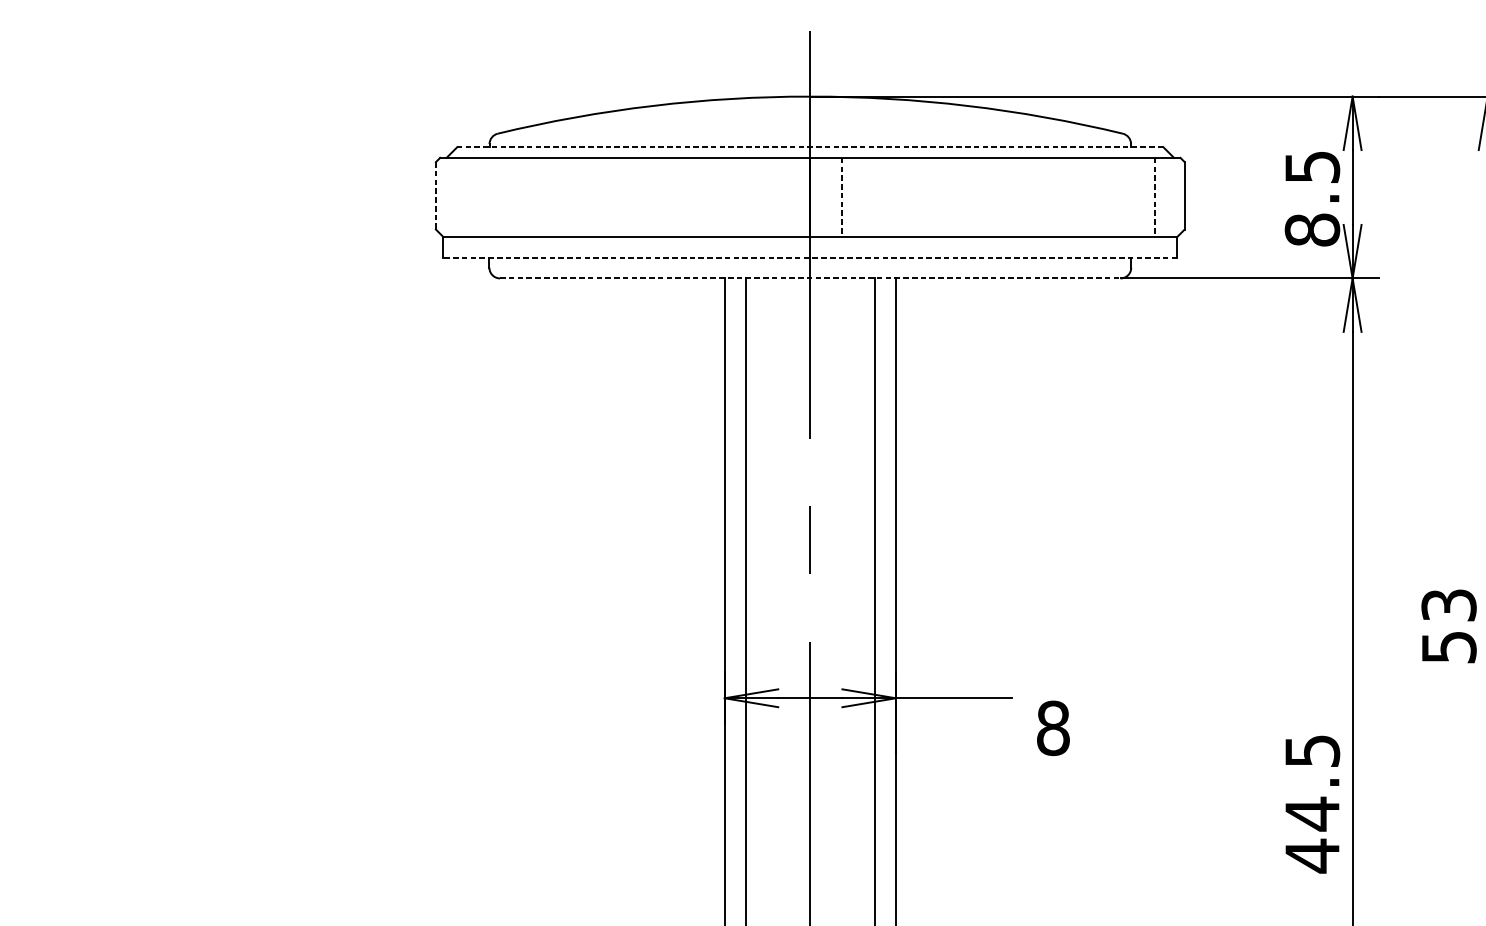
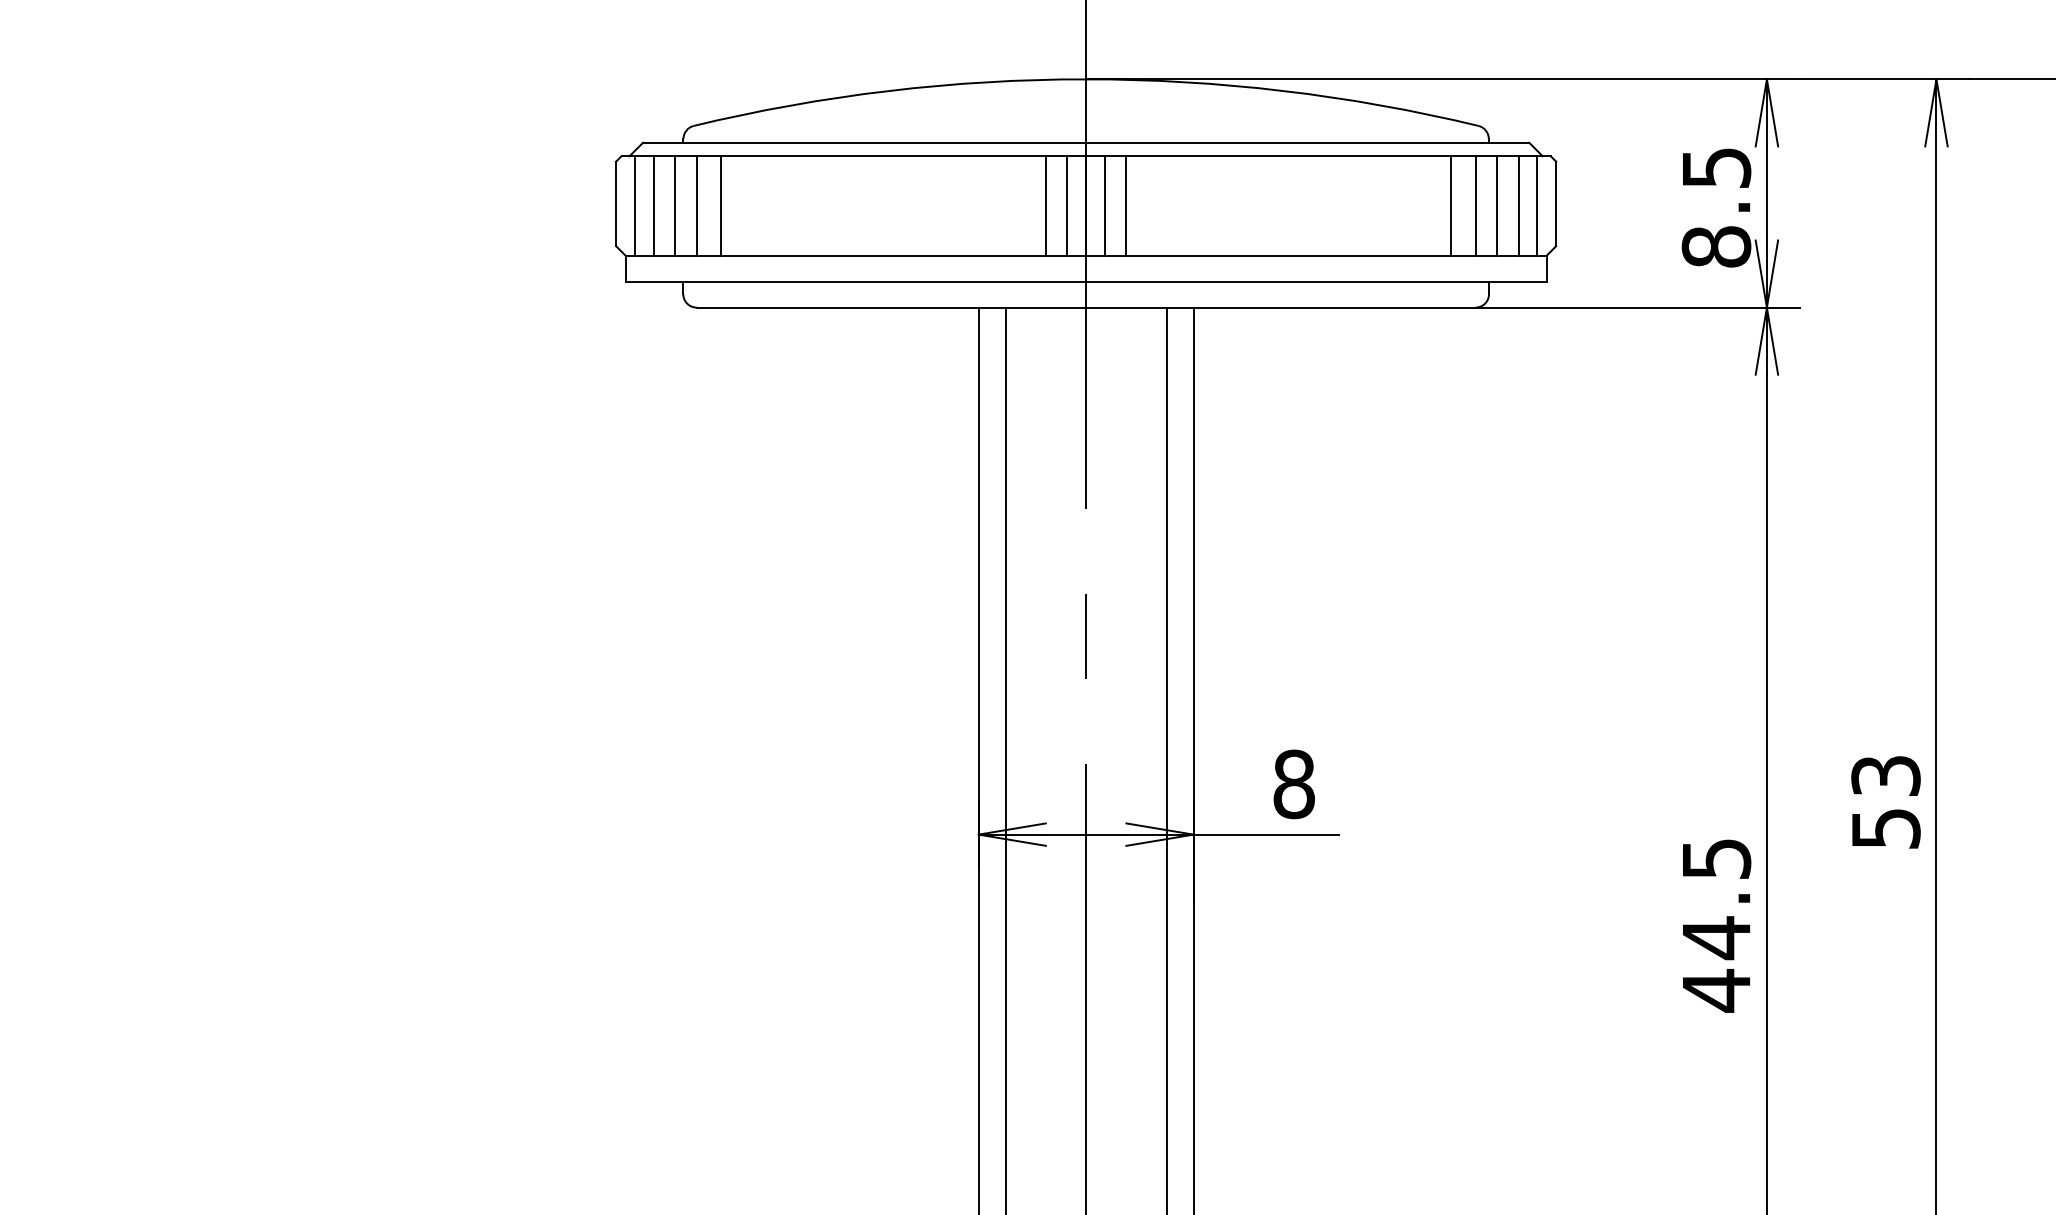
line: (809, 146) -> (1085, 142), dashed -> solid
line: (436, 196) -> (616, 204), dashed -> solid
line: (450, 197) -> (634, 205), added
line: (465, 197) -> (653, 205), added
line: (483, 197) -> (675, 205), added
line: (499, 197) -> (696, 205), added
line: (519, 197) -> (720, 205), added
line: (777, 197) -> (1045, 205), added
line: (795, 197) -> (1067, 205), added
line: (824, 197) -> (1104, 205), added
line: (842, 197) -> (1126, 205), dashed -> solid
line: (1101, 197) -> (1451, 205), added
line: (1120, 197) -> (1475, 205), added
line: (1138, 197) -> (1497, 205), added
line: (1154, 197) -> (1518, 205), dashed -> solid
line: (1169, 197) -> (1537, 205), added
line: (810, 258) -> (1086, 282), dashed -> solid
line: (810, 278) -> (1086, 307), dashed -> solid
text: (1448, 626) -> (1885, 802), moved
text: (1052, 728) -> (1293, 784), moved
text: (1313, 804) -> (1717, 925), moved

